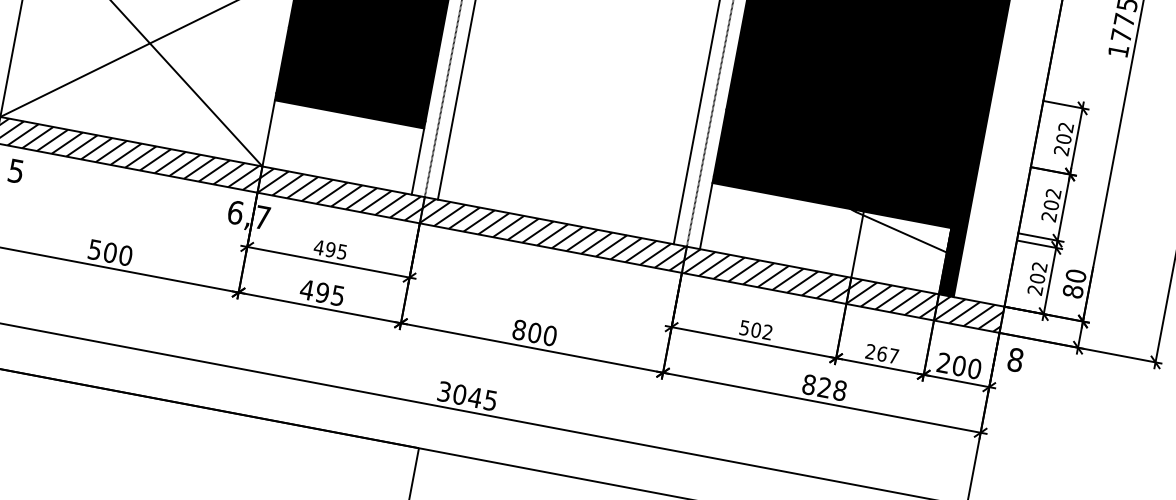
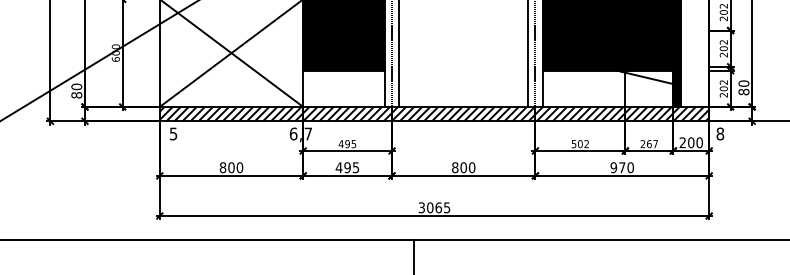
text: (94, 249) -> (222, 167), 500 -> 800
text: (823, 387) -> (621, 167), 828 -> 970
text: (474, 397) -> (438, 207), 3045 -> 3065

